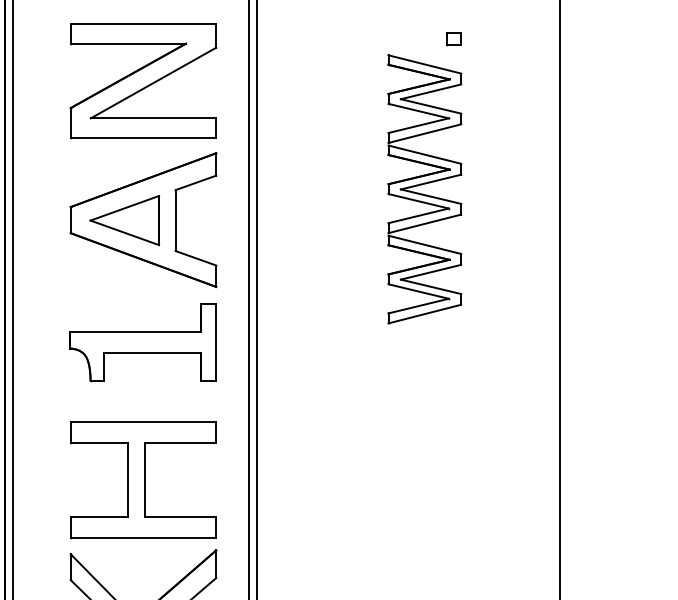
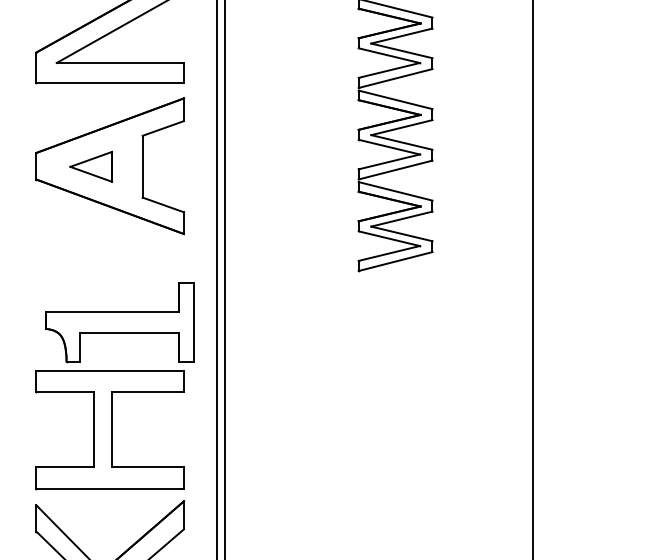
part: (124, 220) -> (90, 166), size x0.6
part: (142, 342) -> (119, 322), moved

